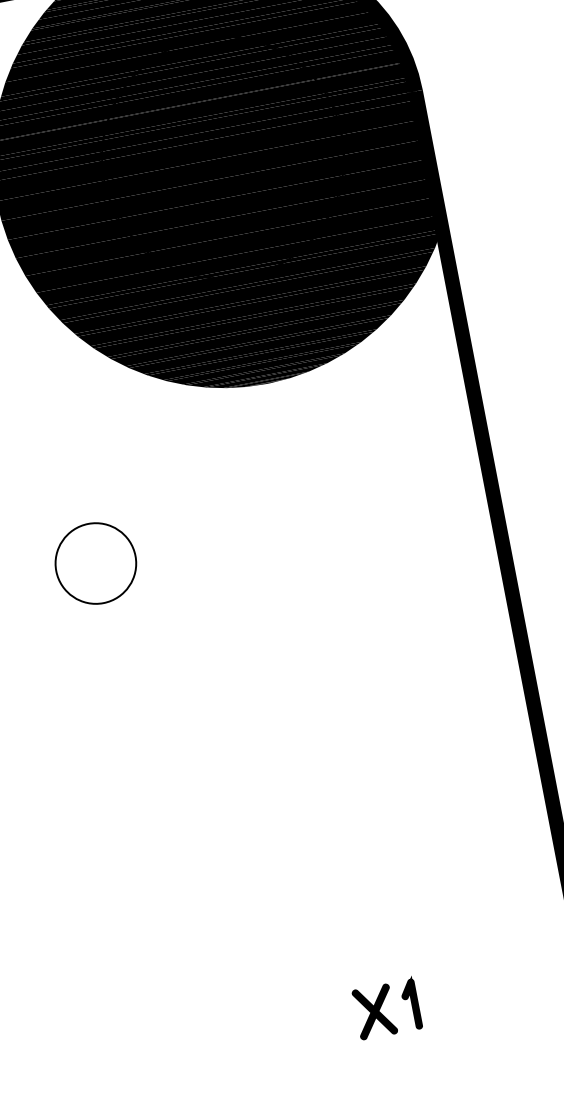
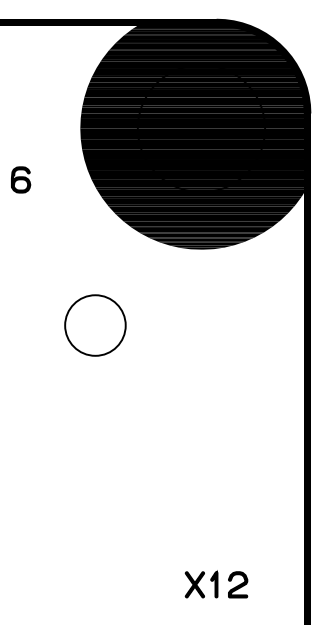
part: (95, 563) -> (95, 325), size x1.43
part: (456, 995) -> (238, 584), added

